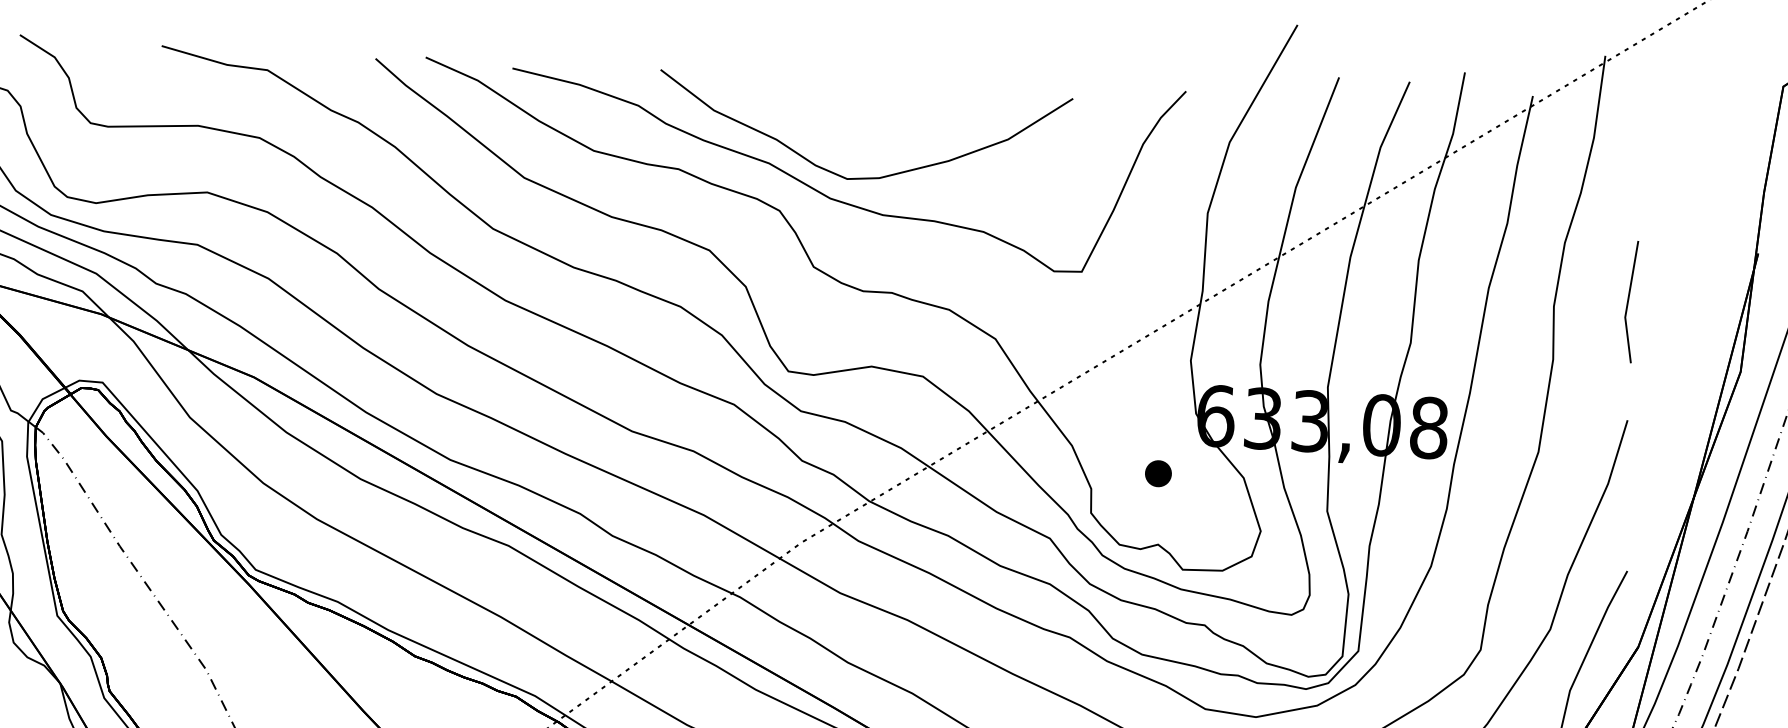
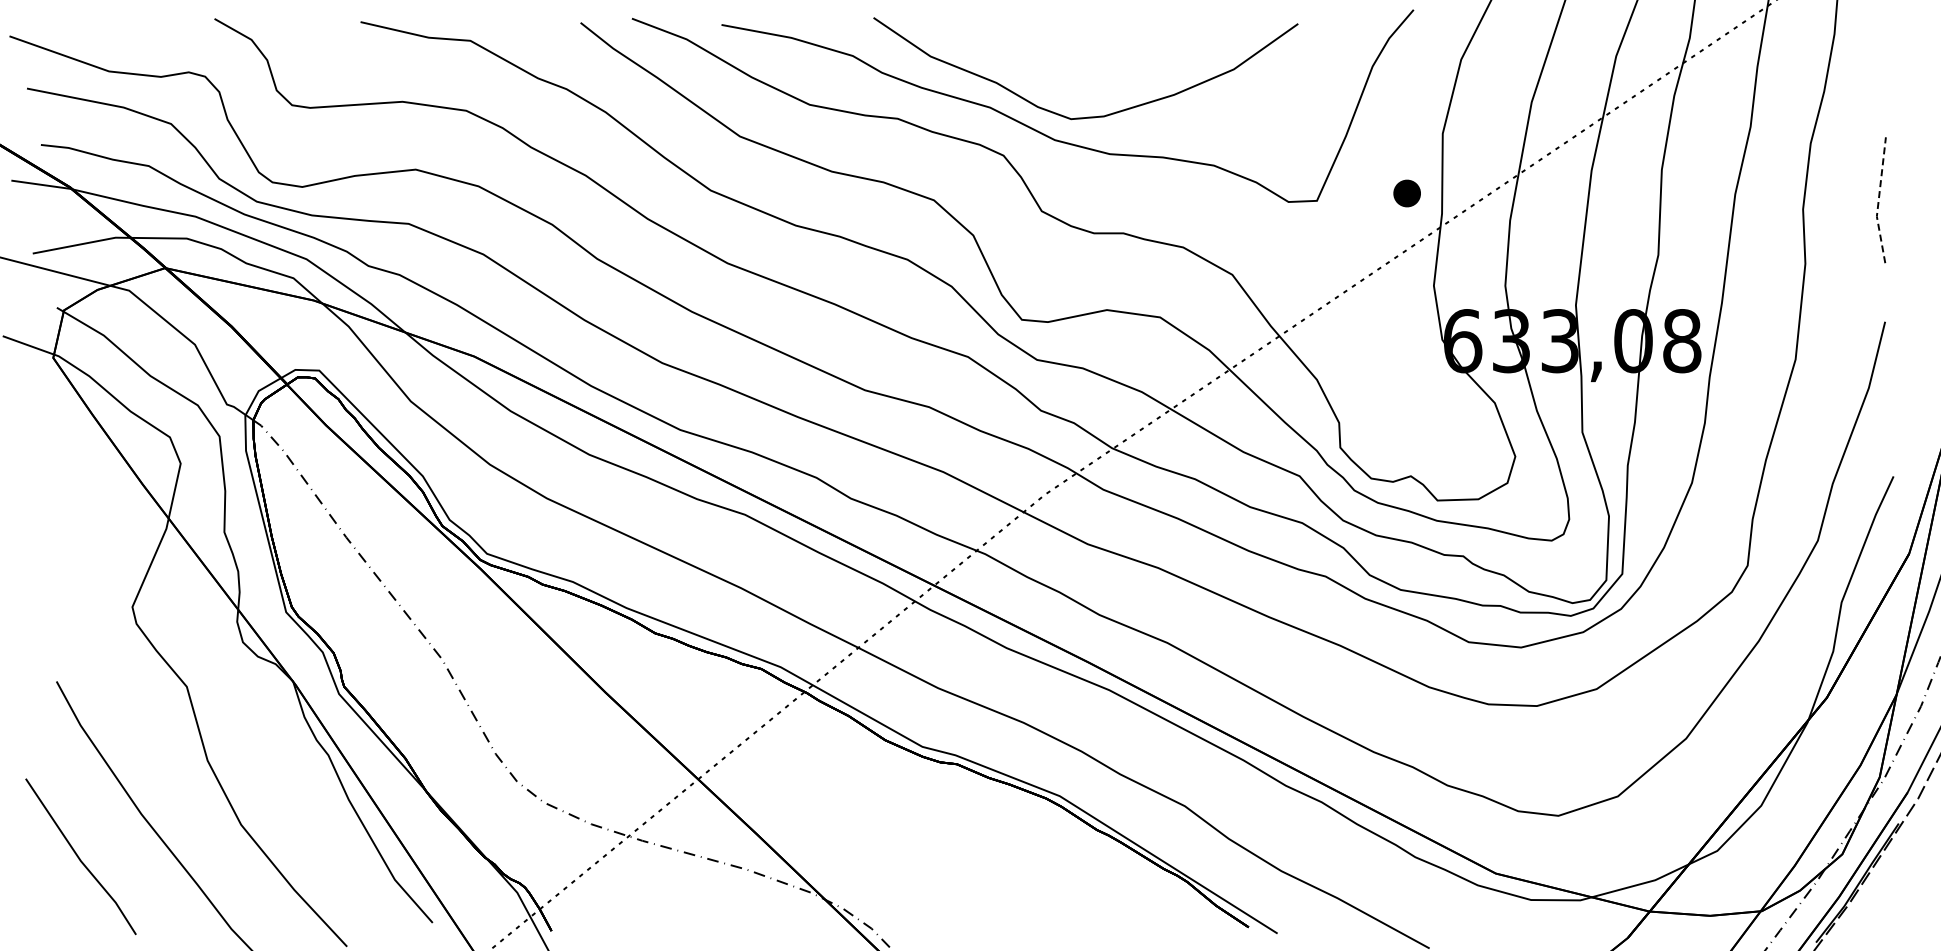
line: (1627, 301) -> (1878, 200), solid -> dashed
part: (1157, 473) -> (1406, 193), moved

